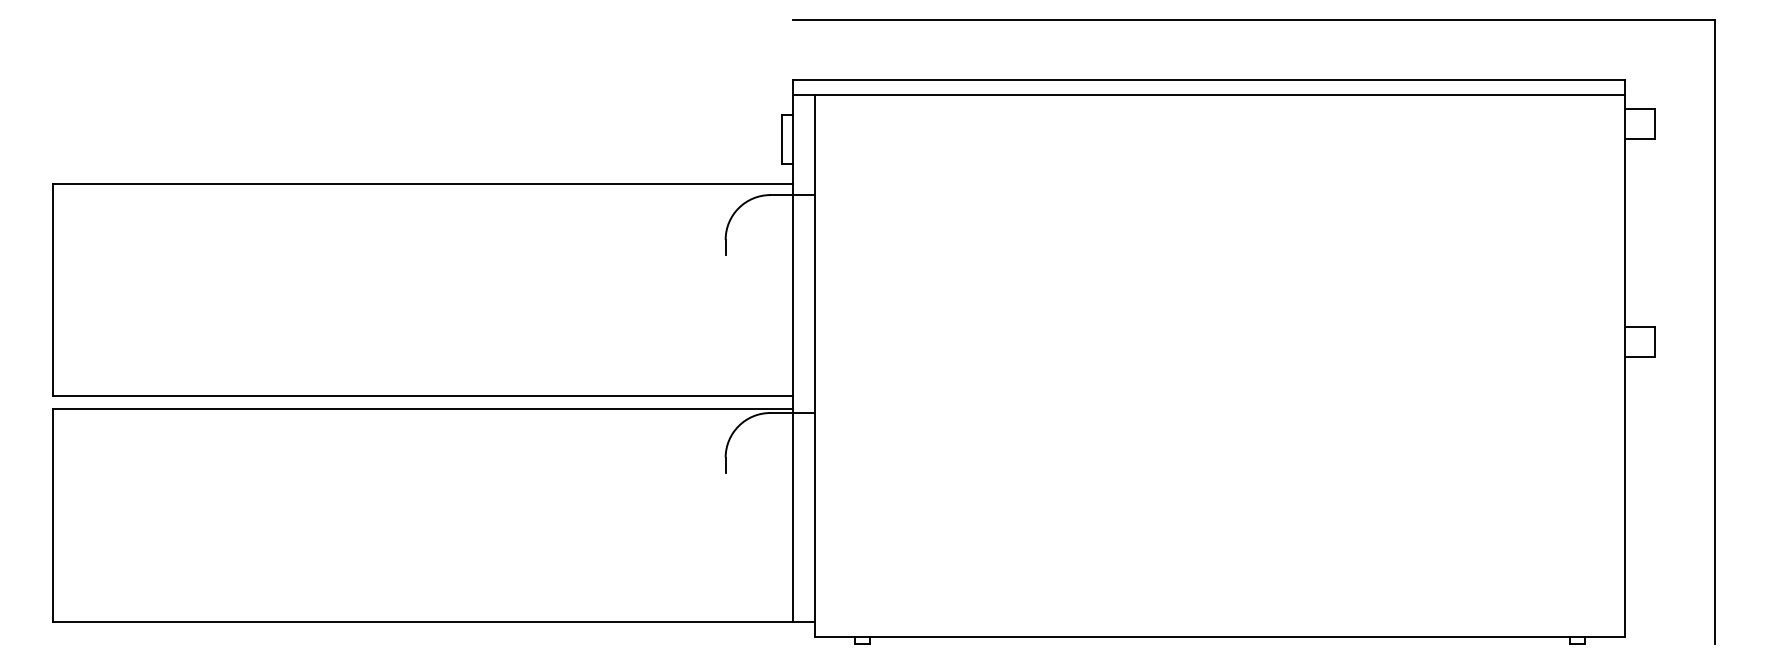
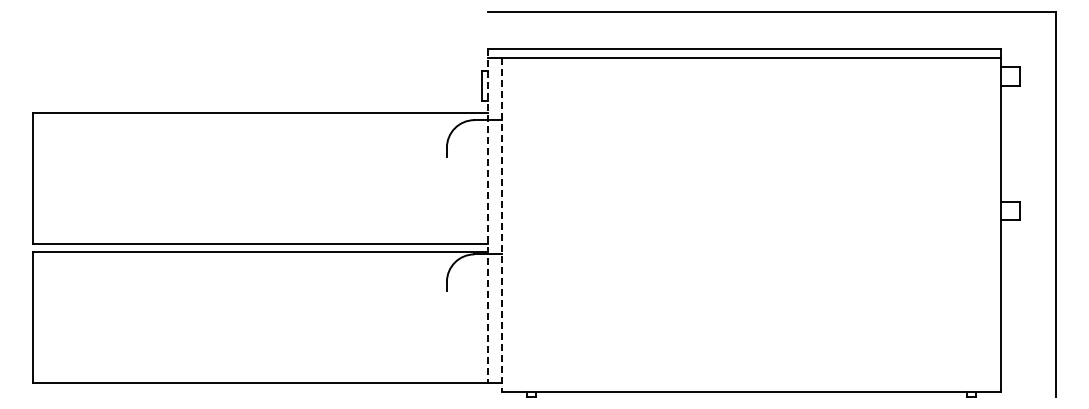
line: (793, 349) -> (488, 215), solid -> dashed
line: (815, 366) -> (502, 225), solid -> dashed

